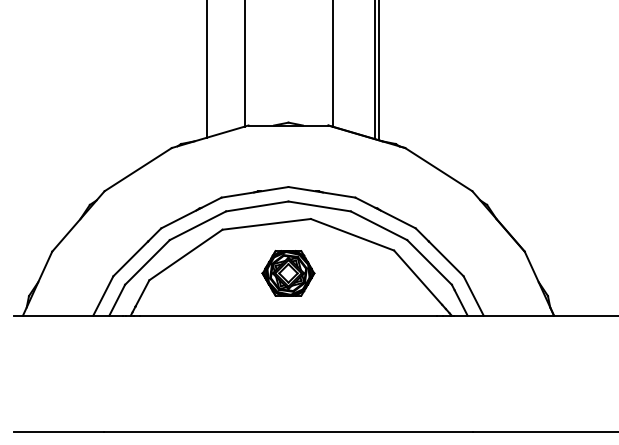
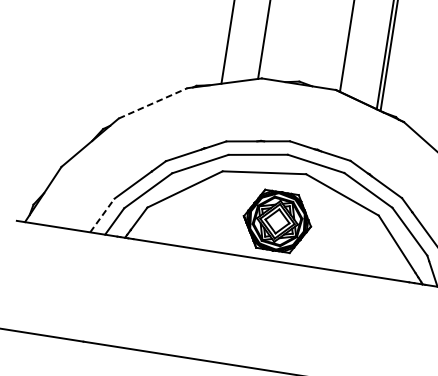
line: (138, 169) -> (153, 103), solid -> dashed
part: (288, 273) -> (277, 221), size x1.4
line: (103, 295) -> (102, 215), solid -> dashed

